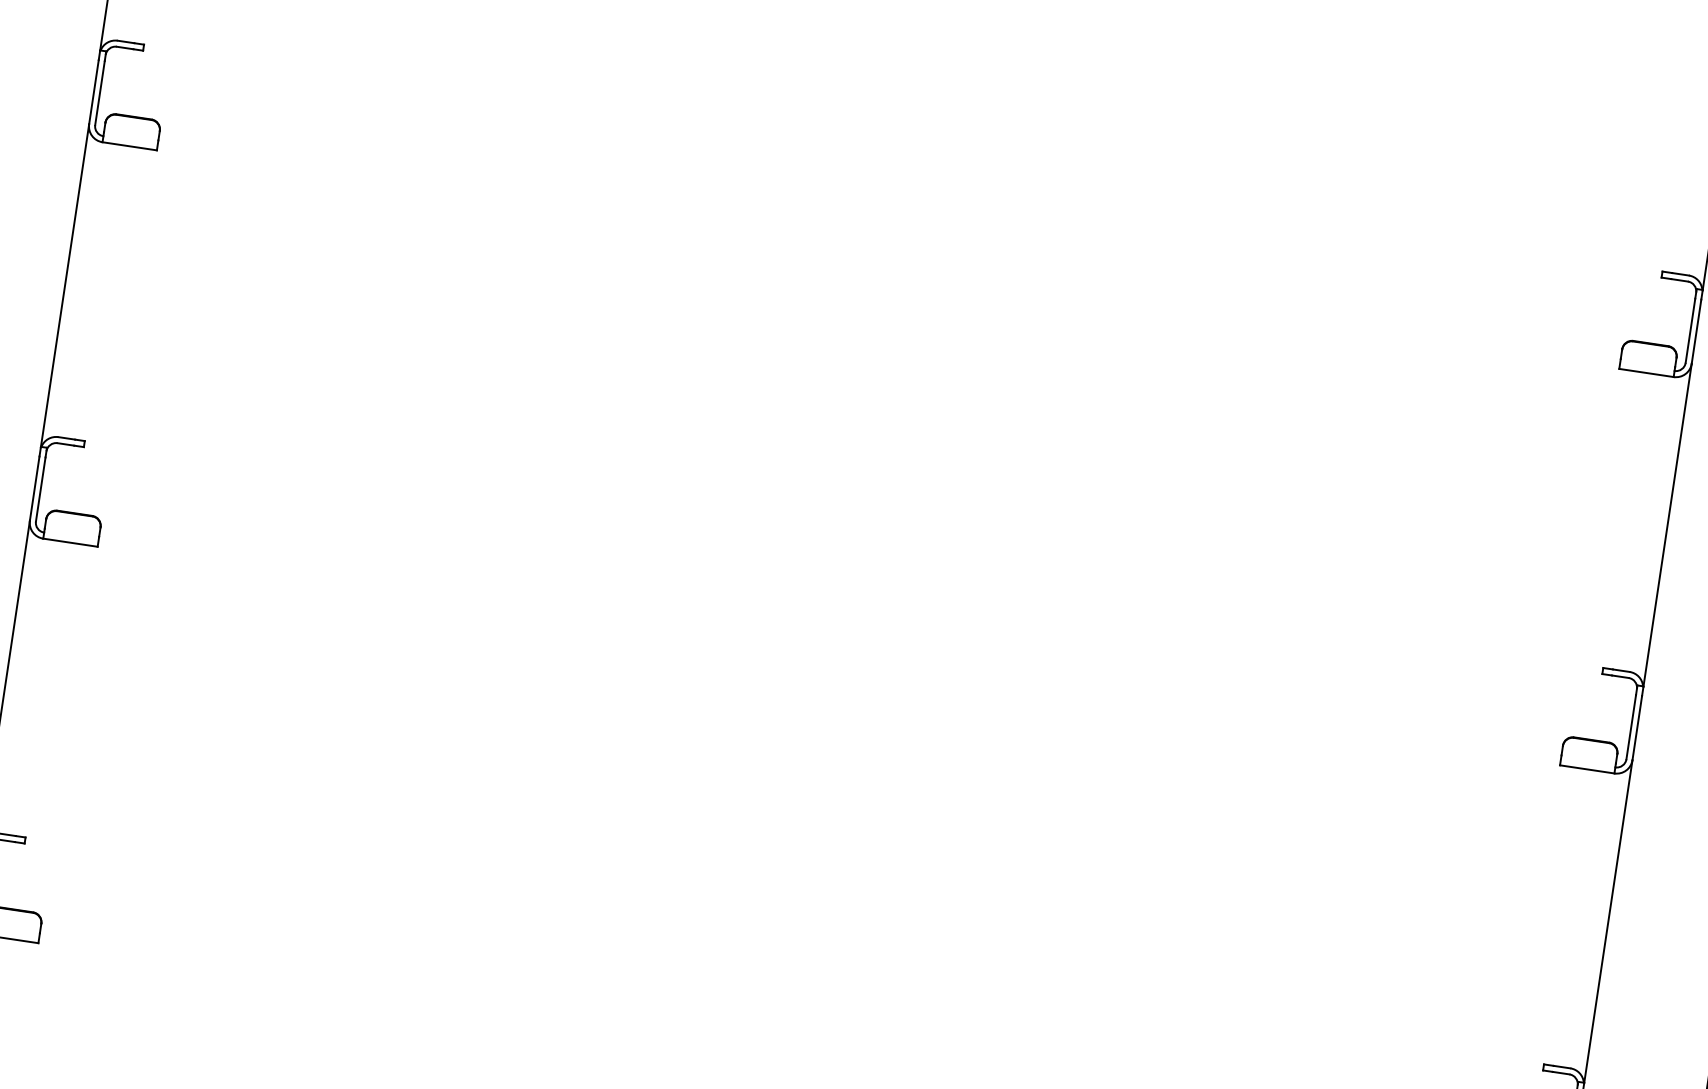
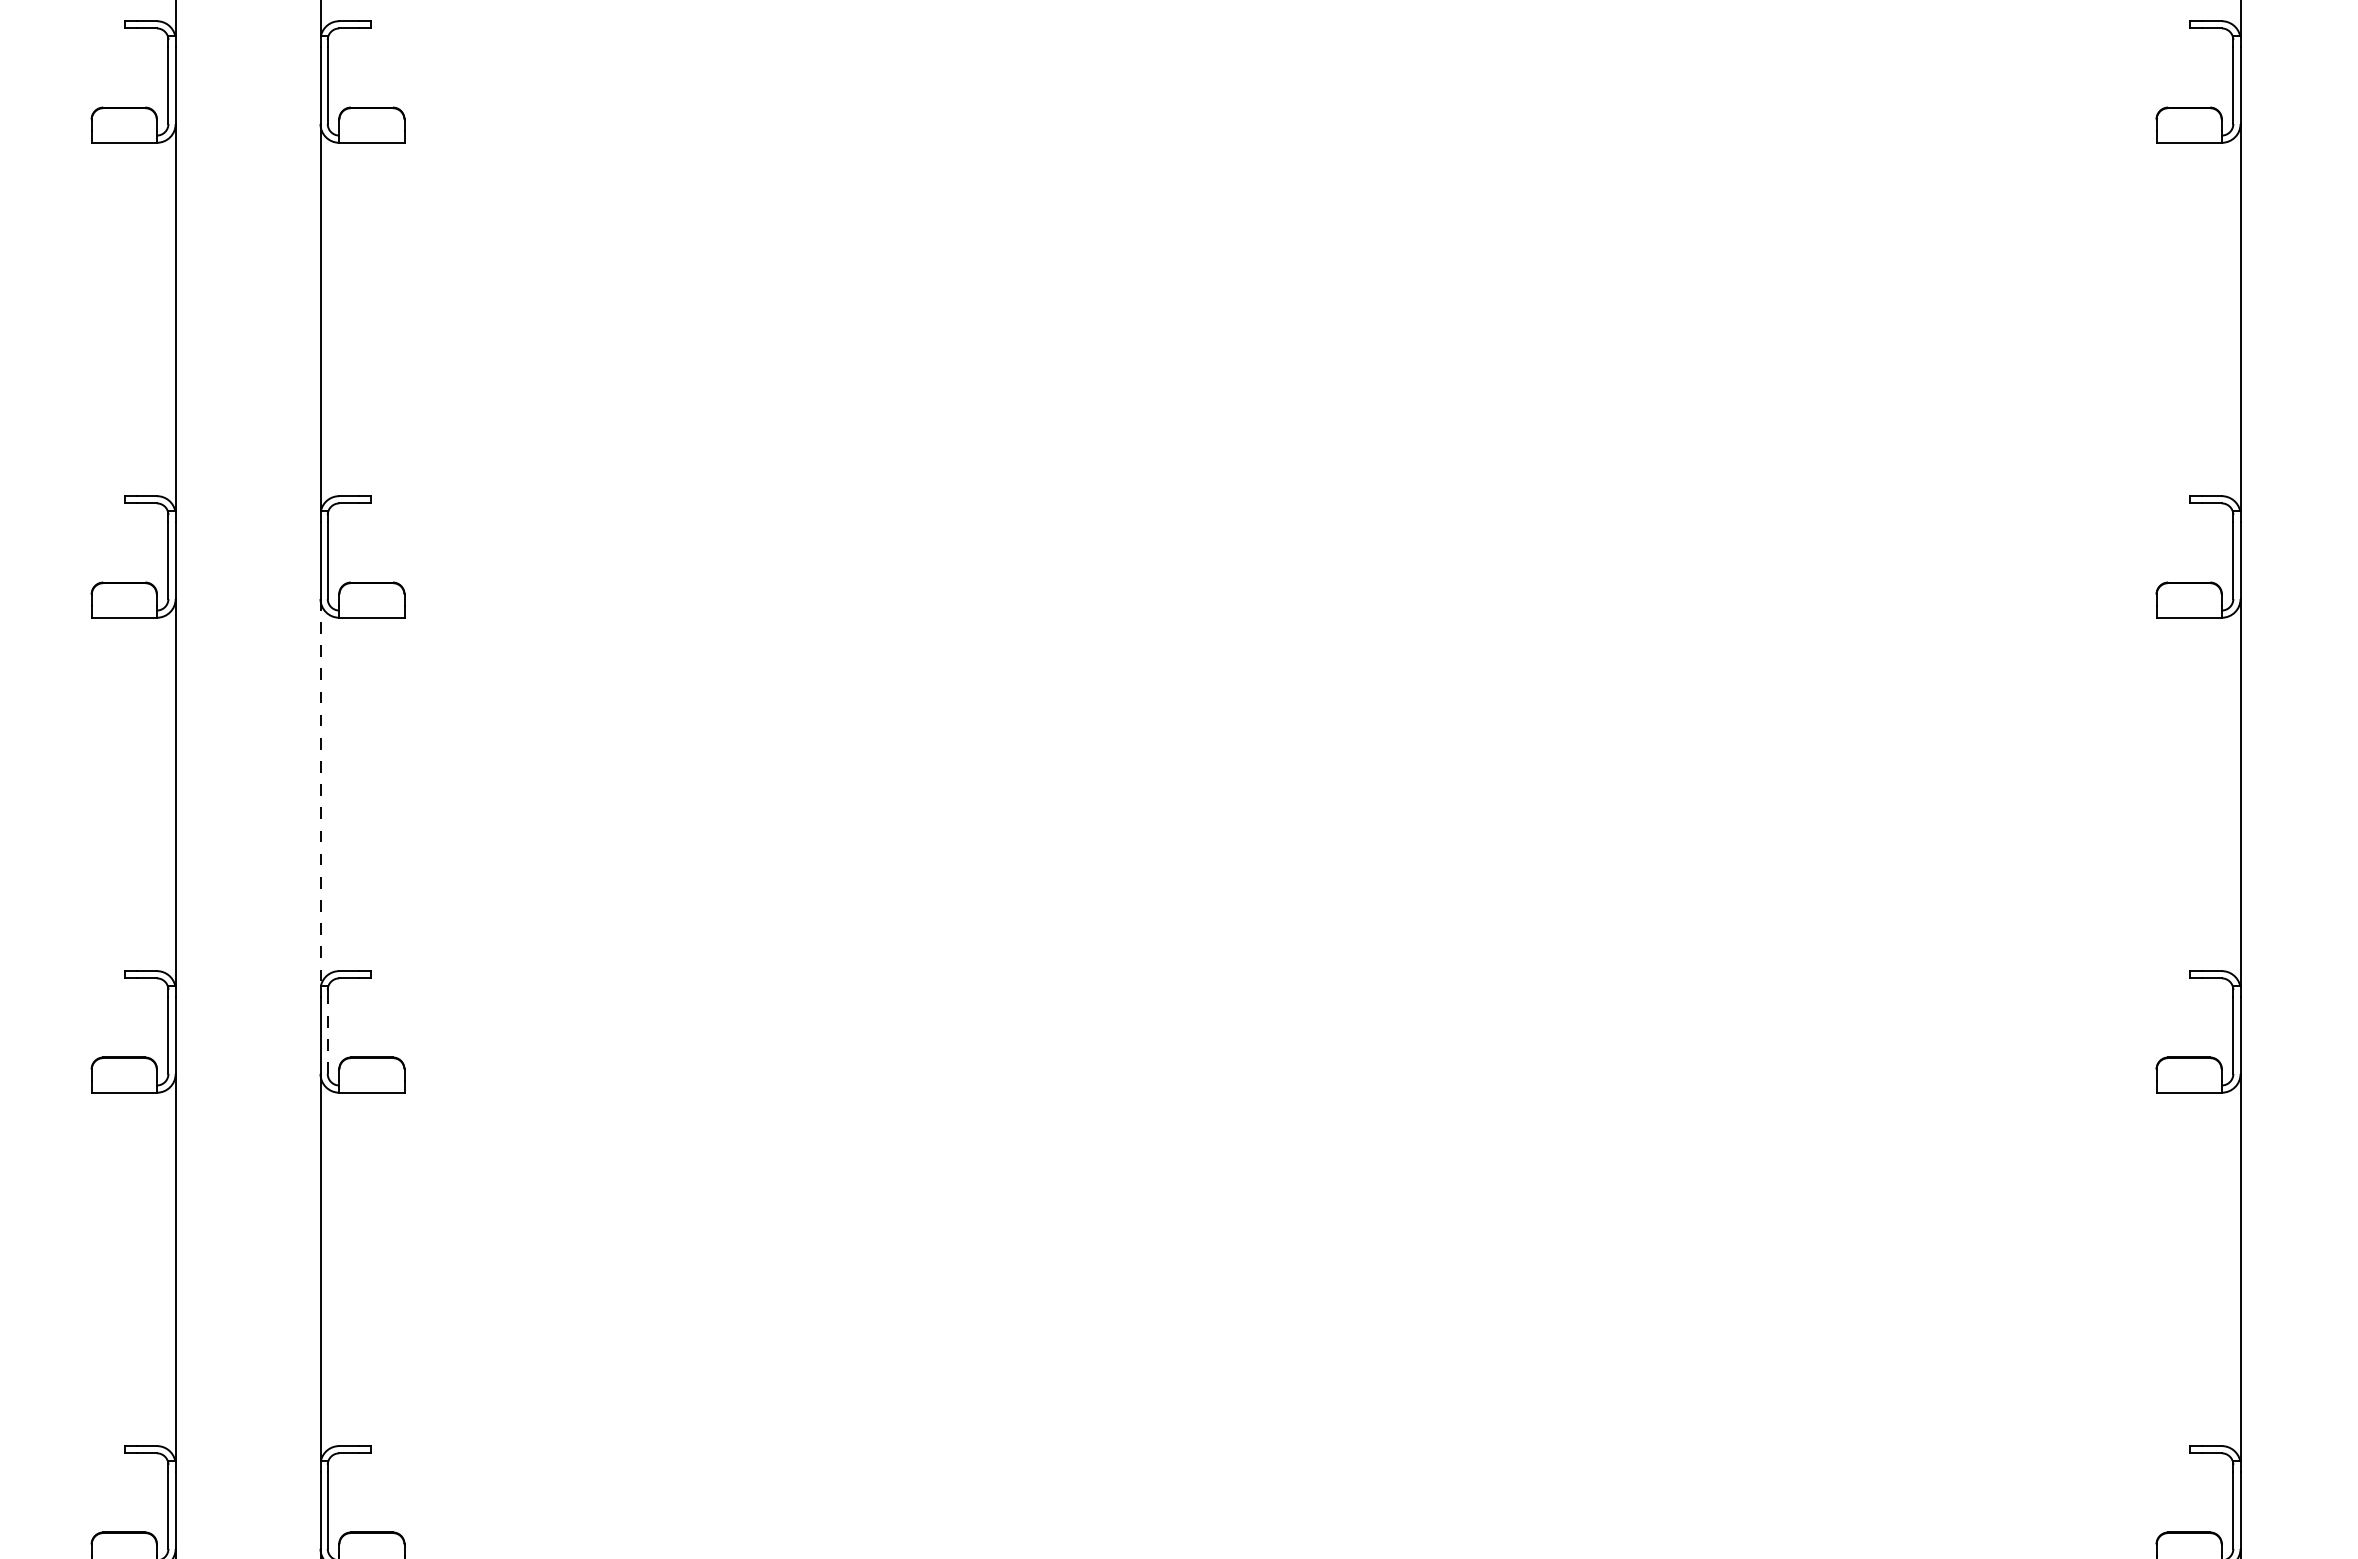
line: (65, 285) -> (320, 792), solid -> dashed
line: (40, 489) -> (327, 1035), solid -> dashed

